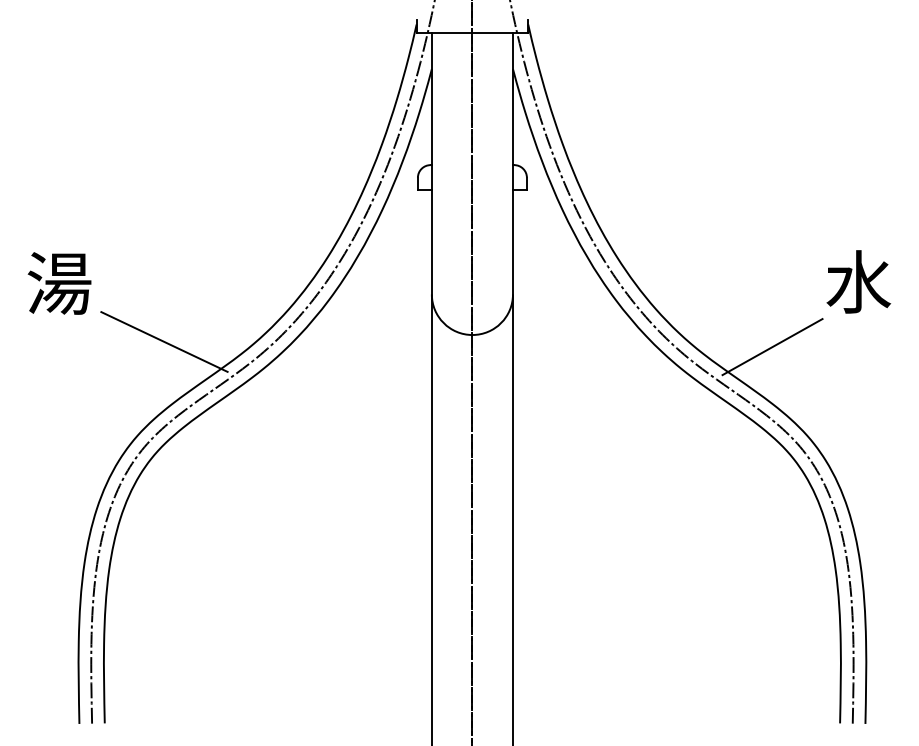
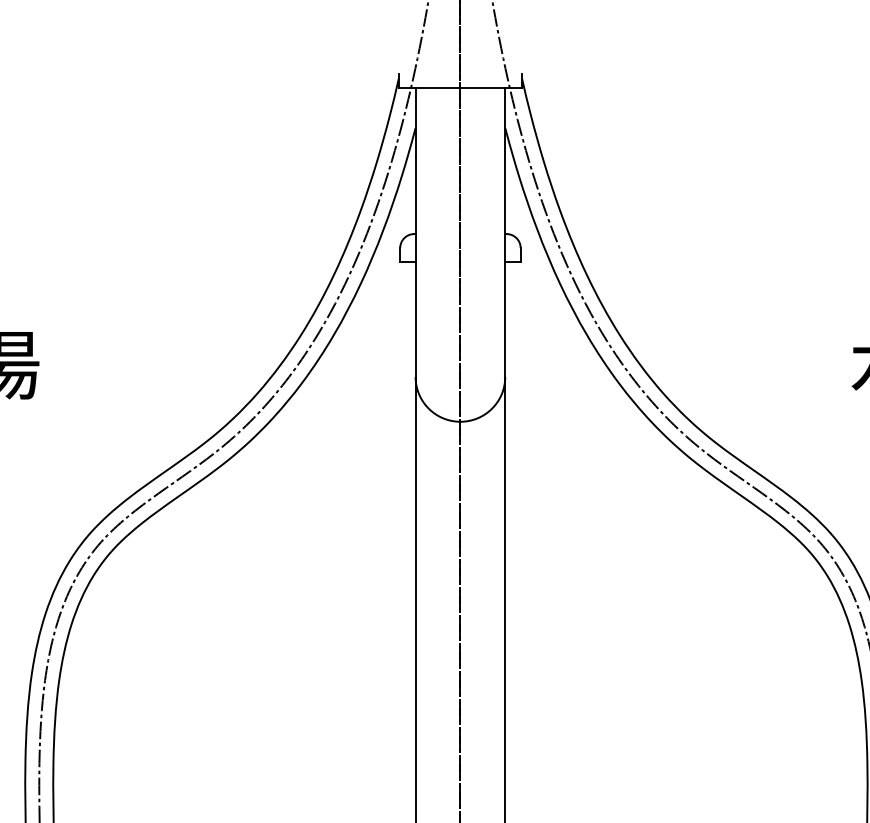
line: (164, 341) -> (120, 428), removed
line: (772, 347) -> (791, 435), removed

